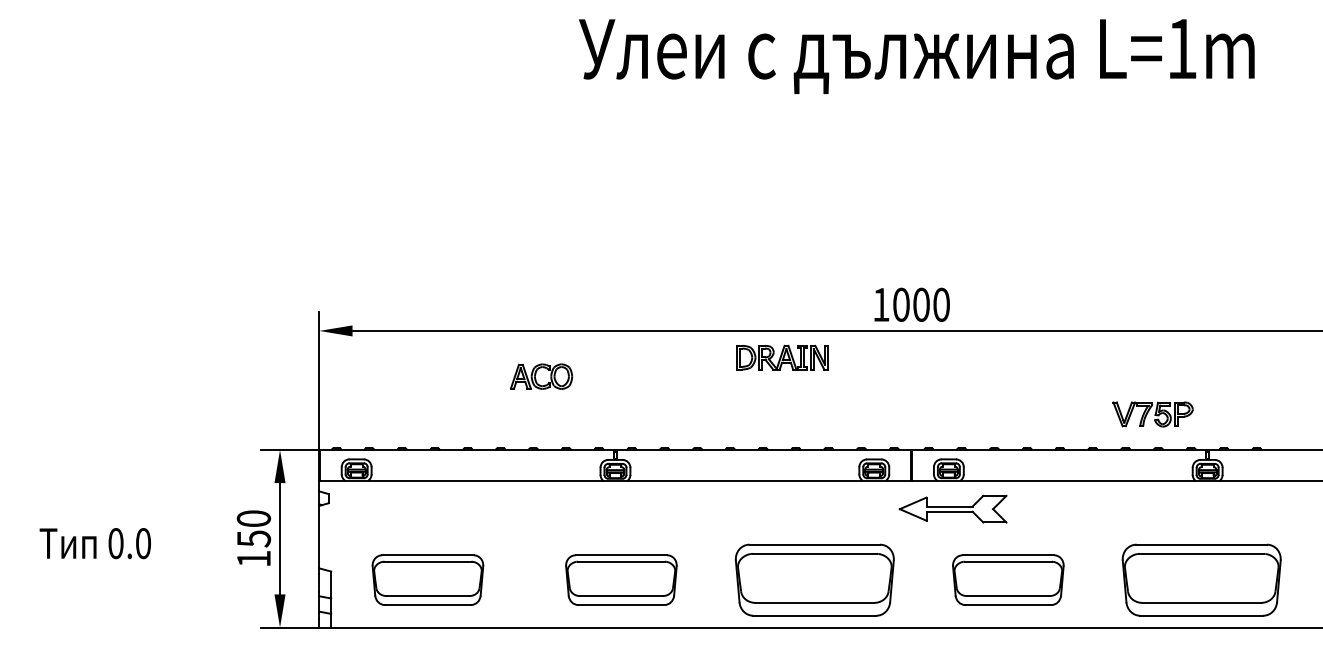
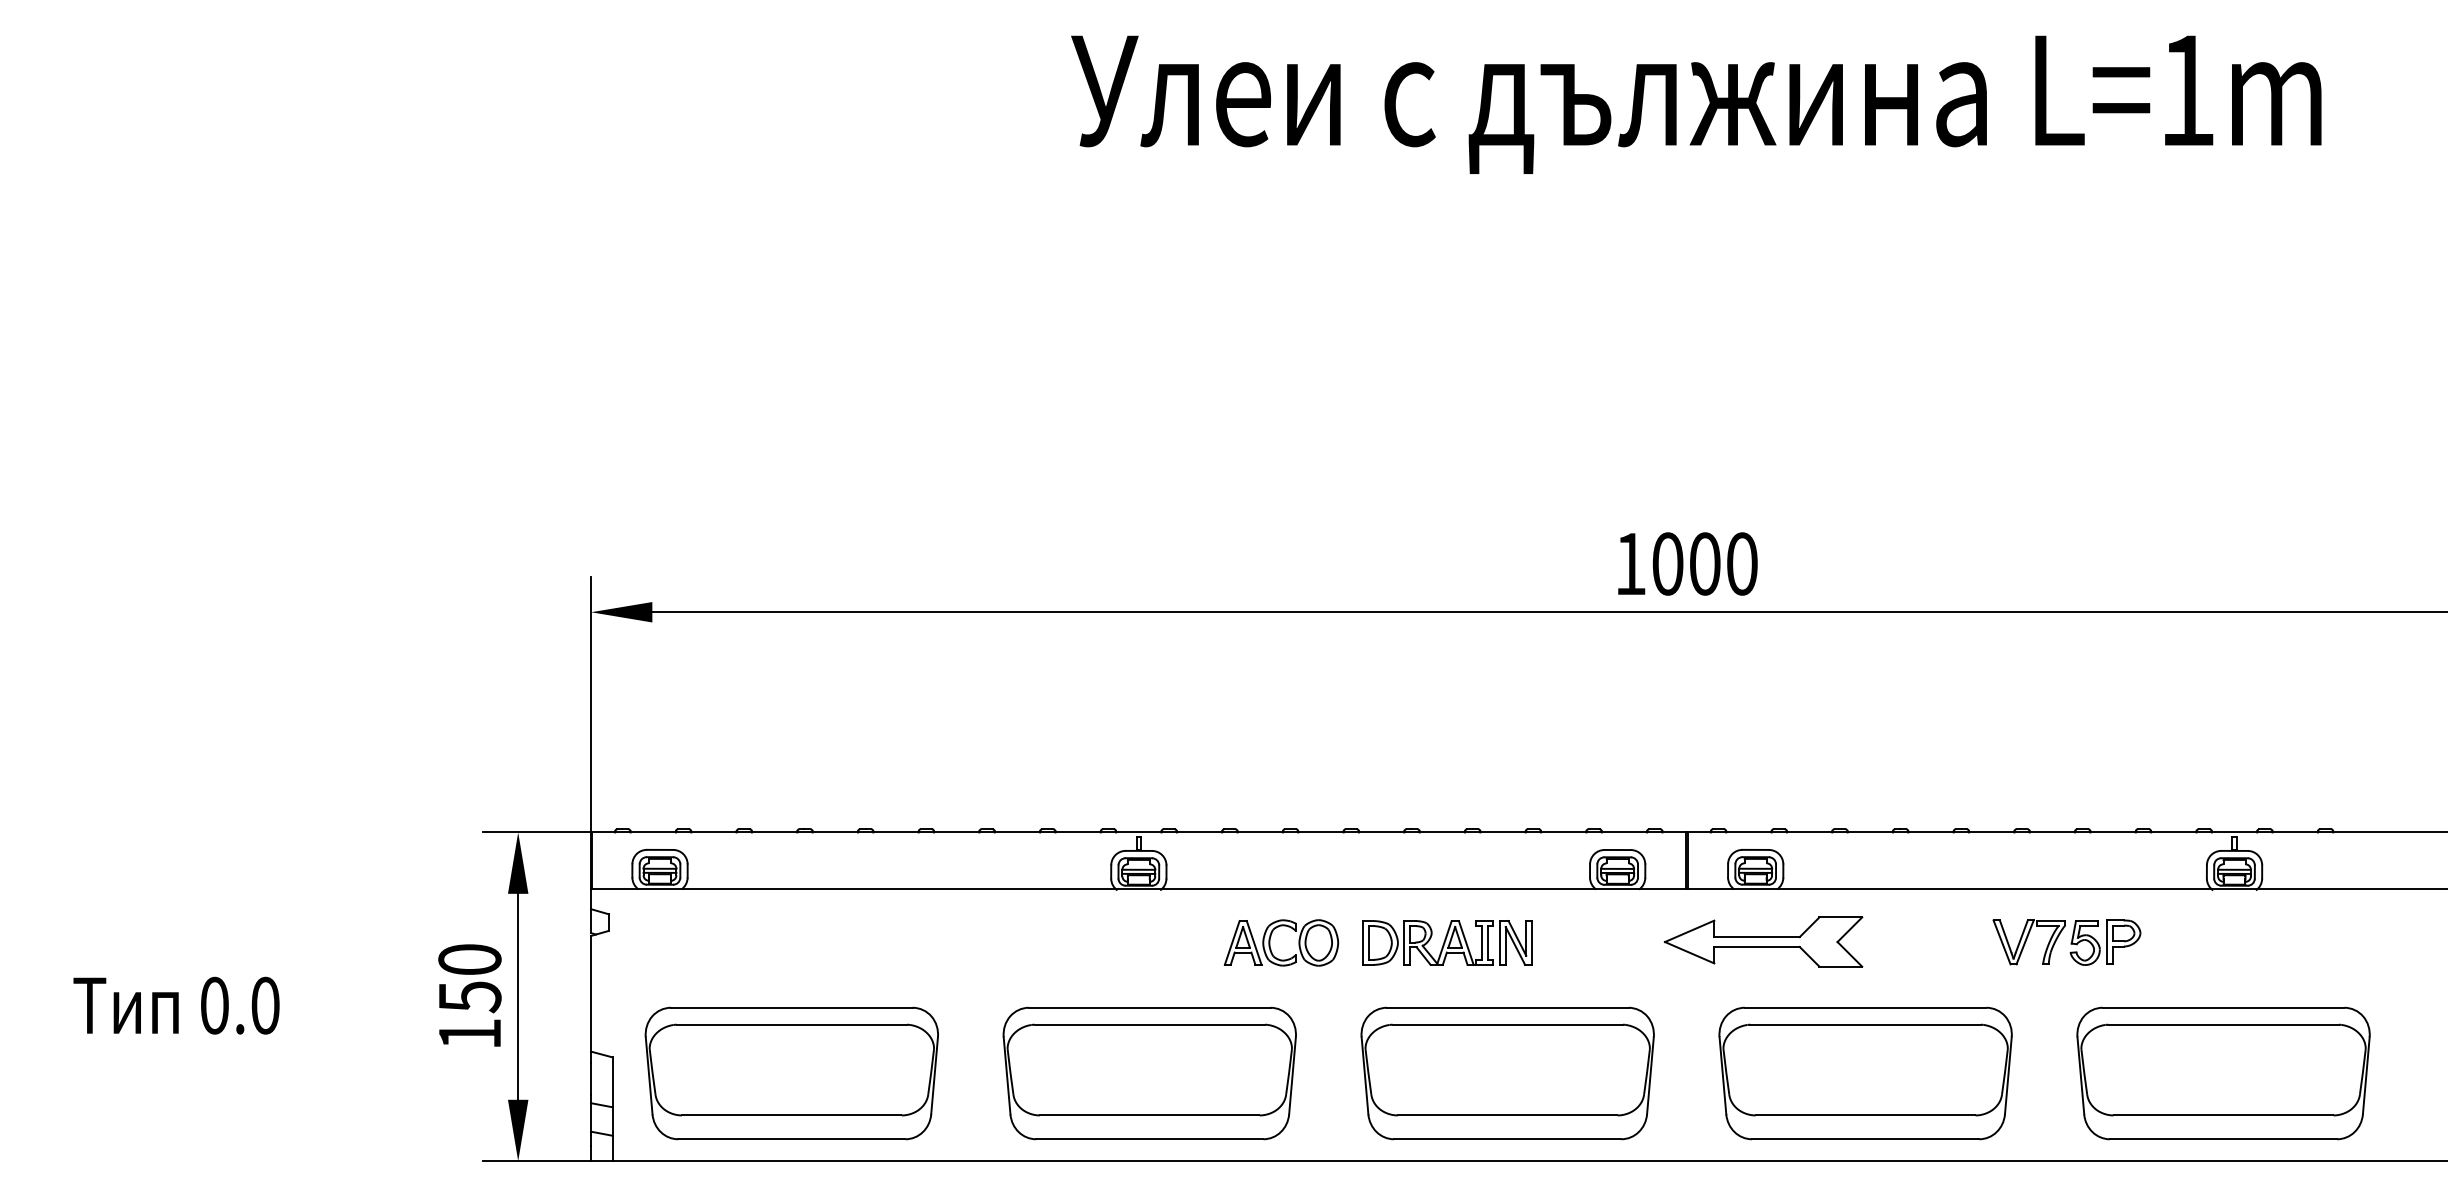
part: (782, 357) -> (1447, 942), moved
part: (541, 376) -> (1281, 942), moved
part: (1152, 414) -> (2065, 942), moved
part: (427, 579) -> (791, 1072), size x1.43
part: (621, 579) -> (1149, 1072), size x1.43
part: (1008, 579) -> (1866, 1072), size x1.43

